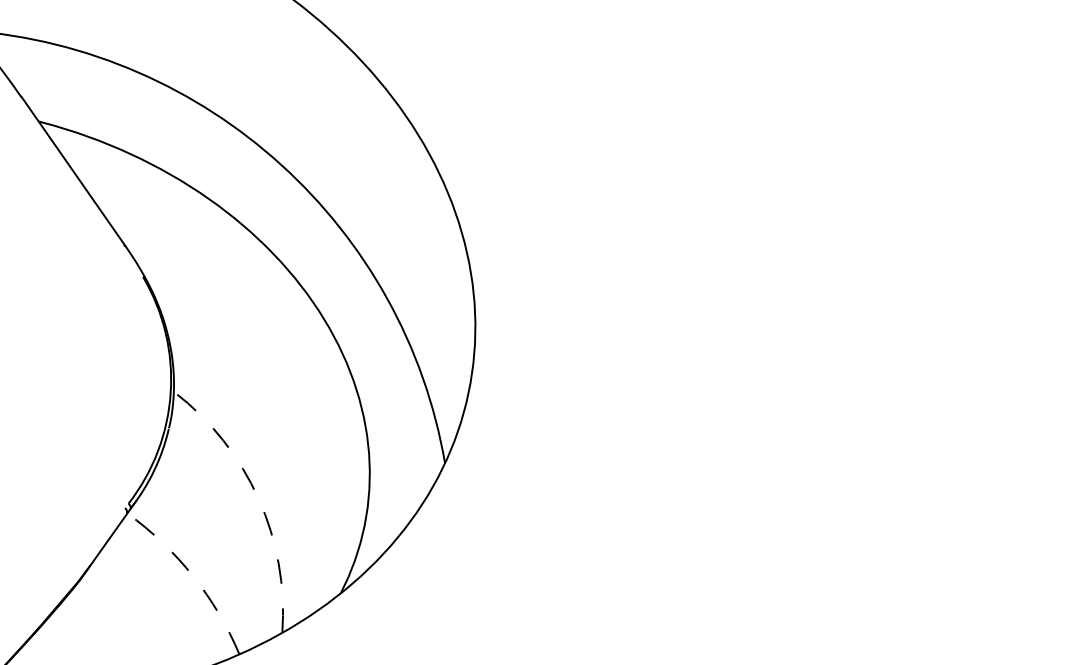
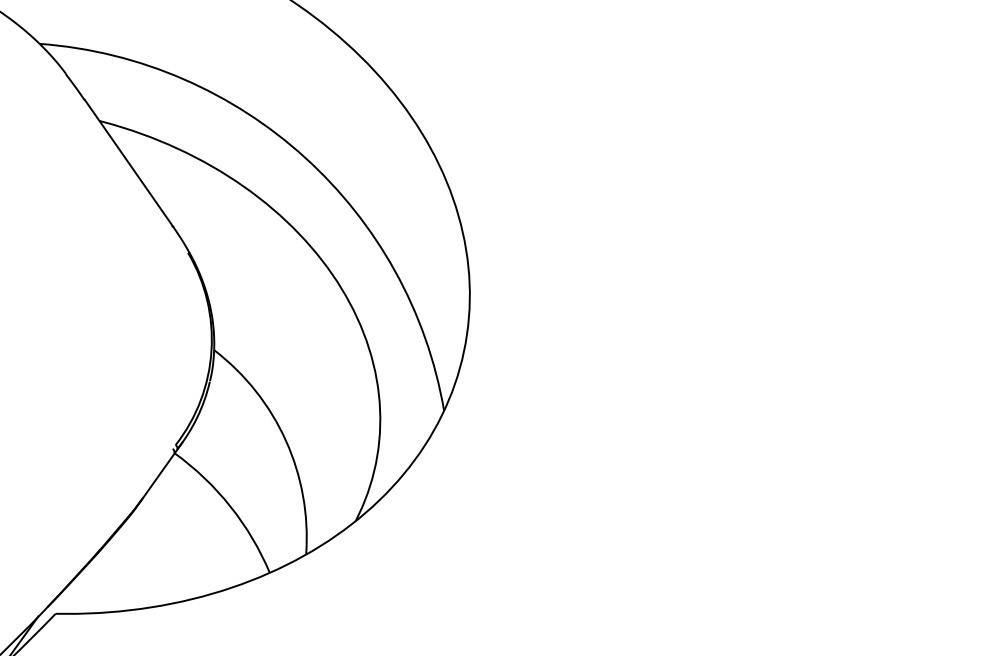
arc: (259, 498) -> (286, 440), dashed -> solid
arc: (193, 576) -> (230, 506), dashed -> solid

